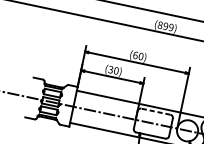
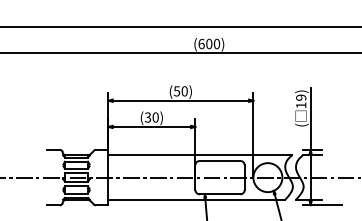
text: (165, 25) -> (208, 43), (899) -> (600)
text: (135, 55) -> (176, 91), (60) -> (50)
line: (155, 111) -> (219, 160), dashed -> solid

